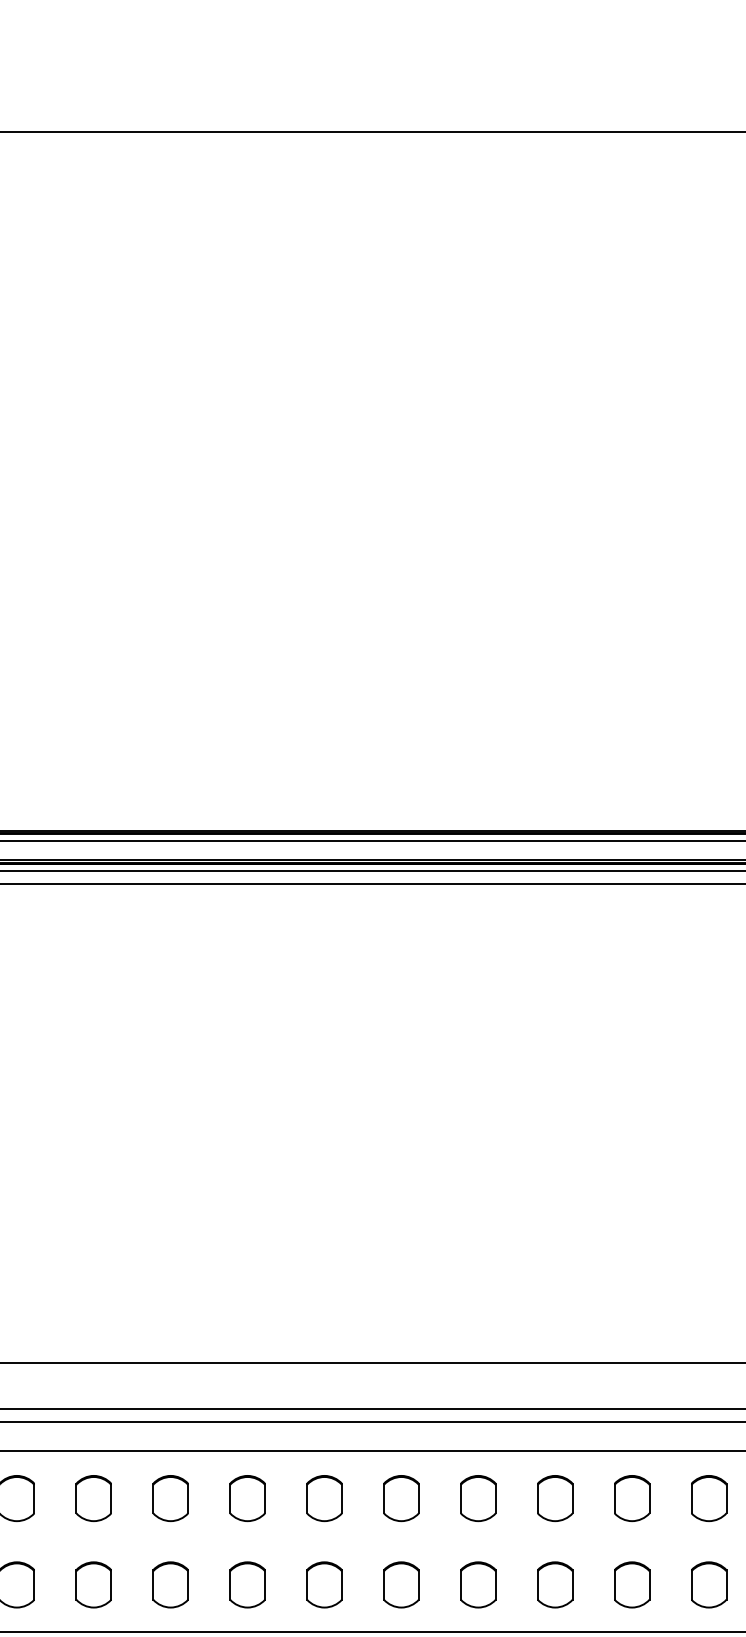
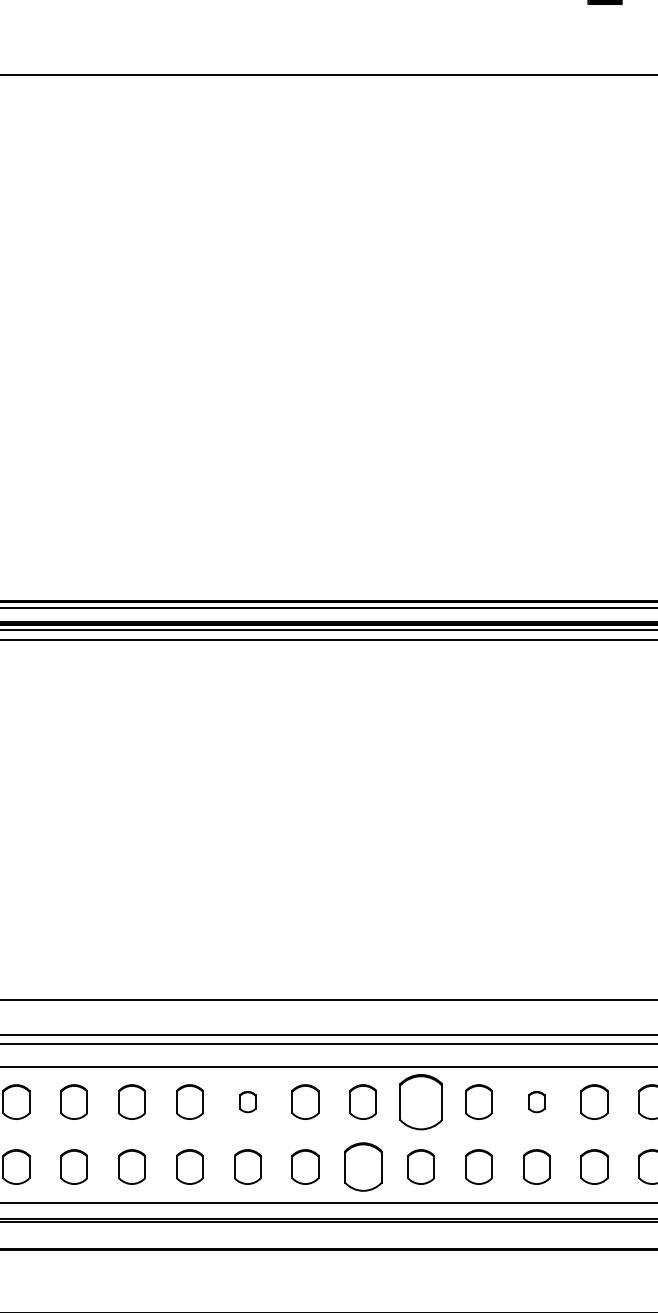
part: (324, 1497) -> (247, 1101), size x0.6
part: (554, 1497) -> (420, 1101), size x1.6
part: (708, 1497) -> (536, 1101), size x0.6
part: (477, 1584) -> (362, 1166), size x1.4

